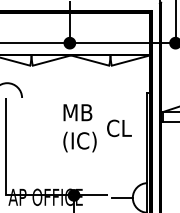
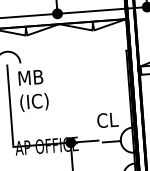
text: (79, 128) -> (33, 91), moved
text: (119, 128) -> (107, 120), moved

